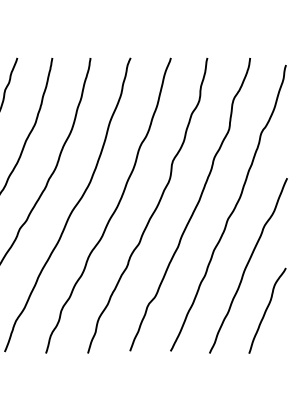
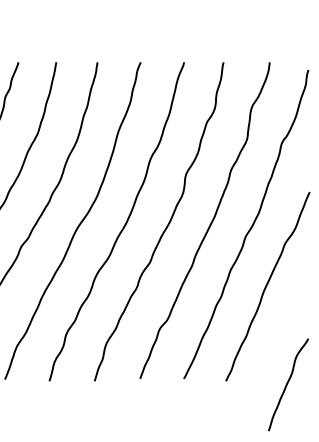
curve: (267, 309) -> (288, 383), moved

